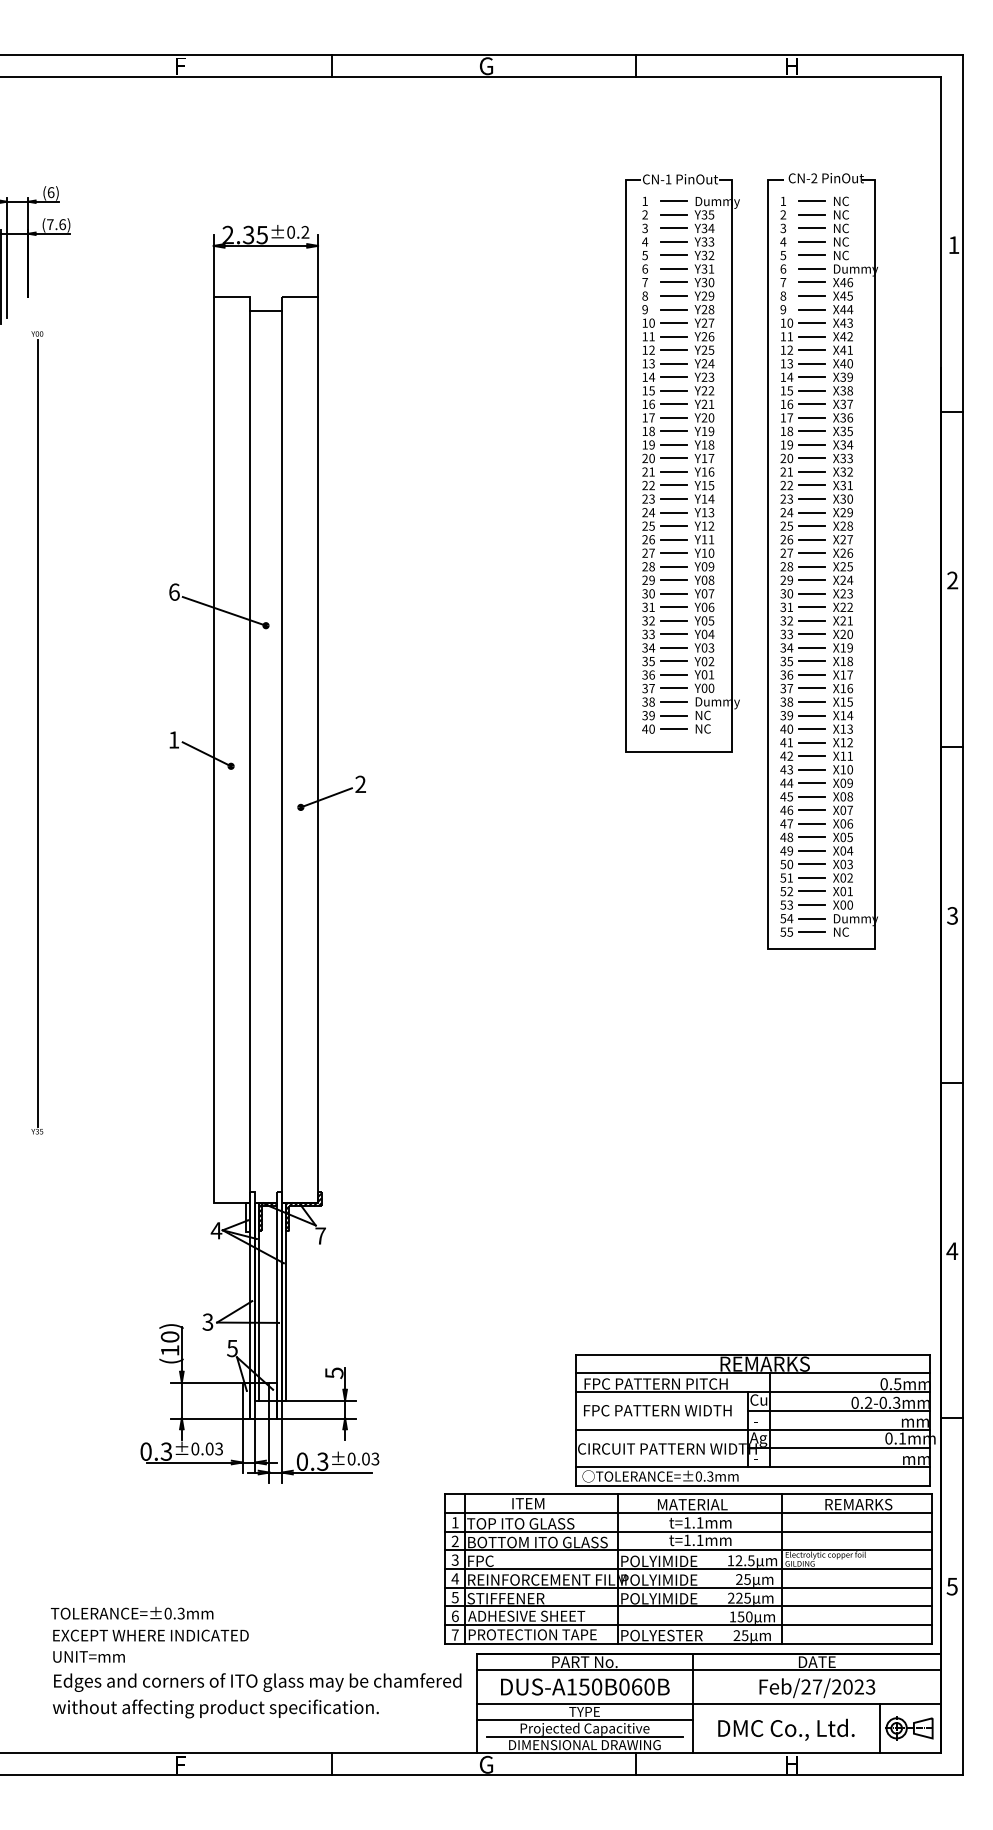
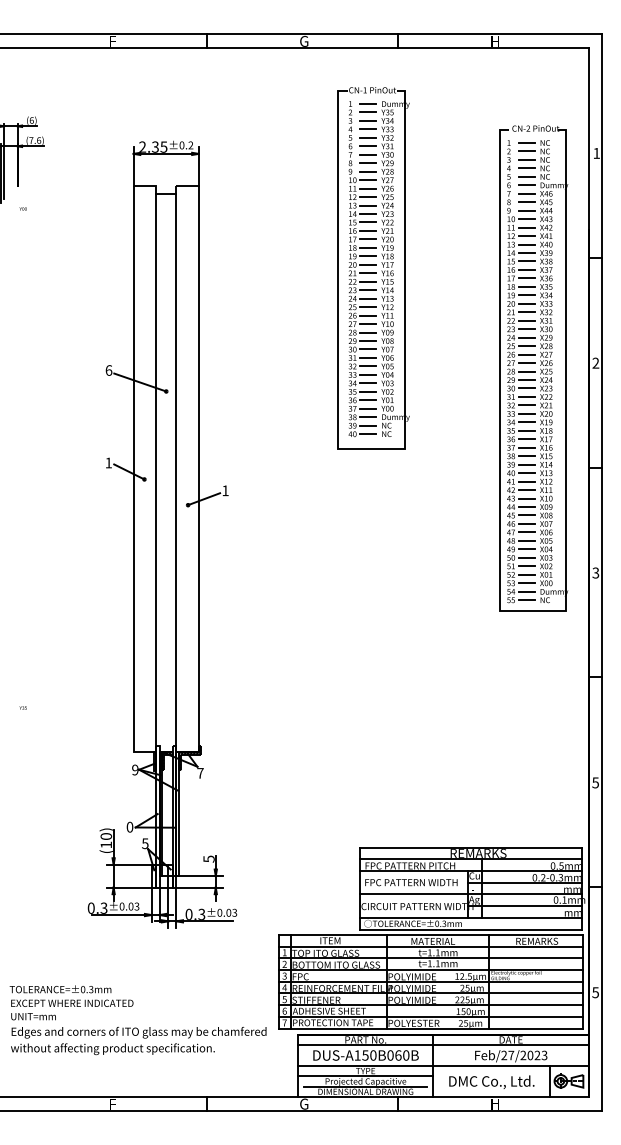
part: (681, 464) -> (373, 268), moved
part: (822, 561) -> (533, 368), moved
line: (37, 732) -> (23, 458), removed
text: (360, 783) -> (225, 490), 2 -> 1
text: (215, 1229) -> (134, 769), 4 -> 9
text: (952, 1250) -> (595, 782), 4 -> 5
text: (207, 1322) -> (129, 827), 3 -> 0
text: (255, 1663) -> (137, 1020), moved

